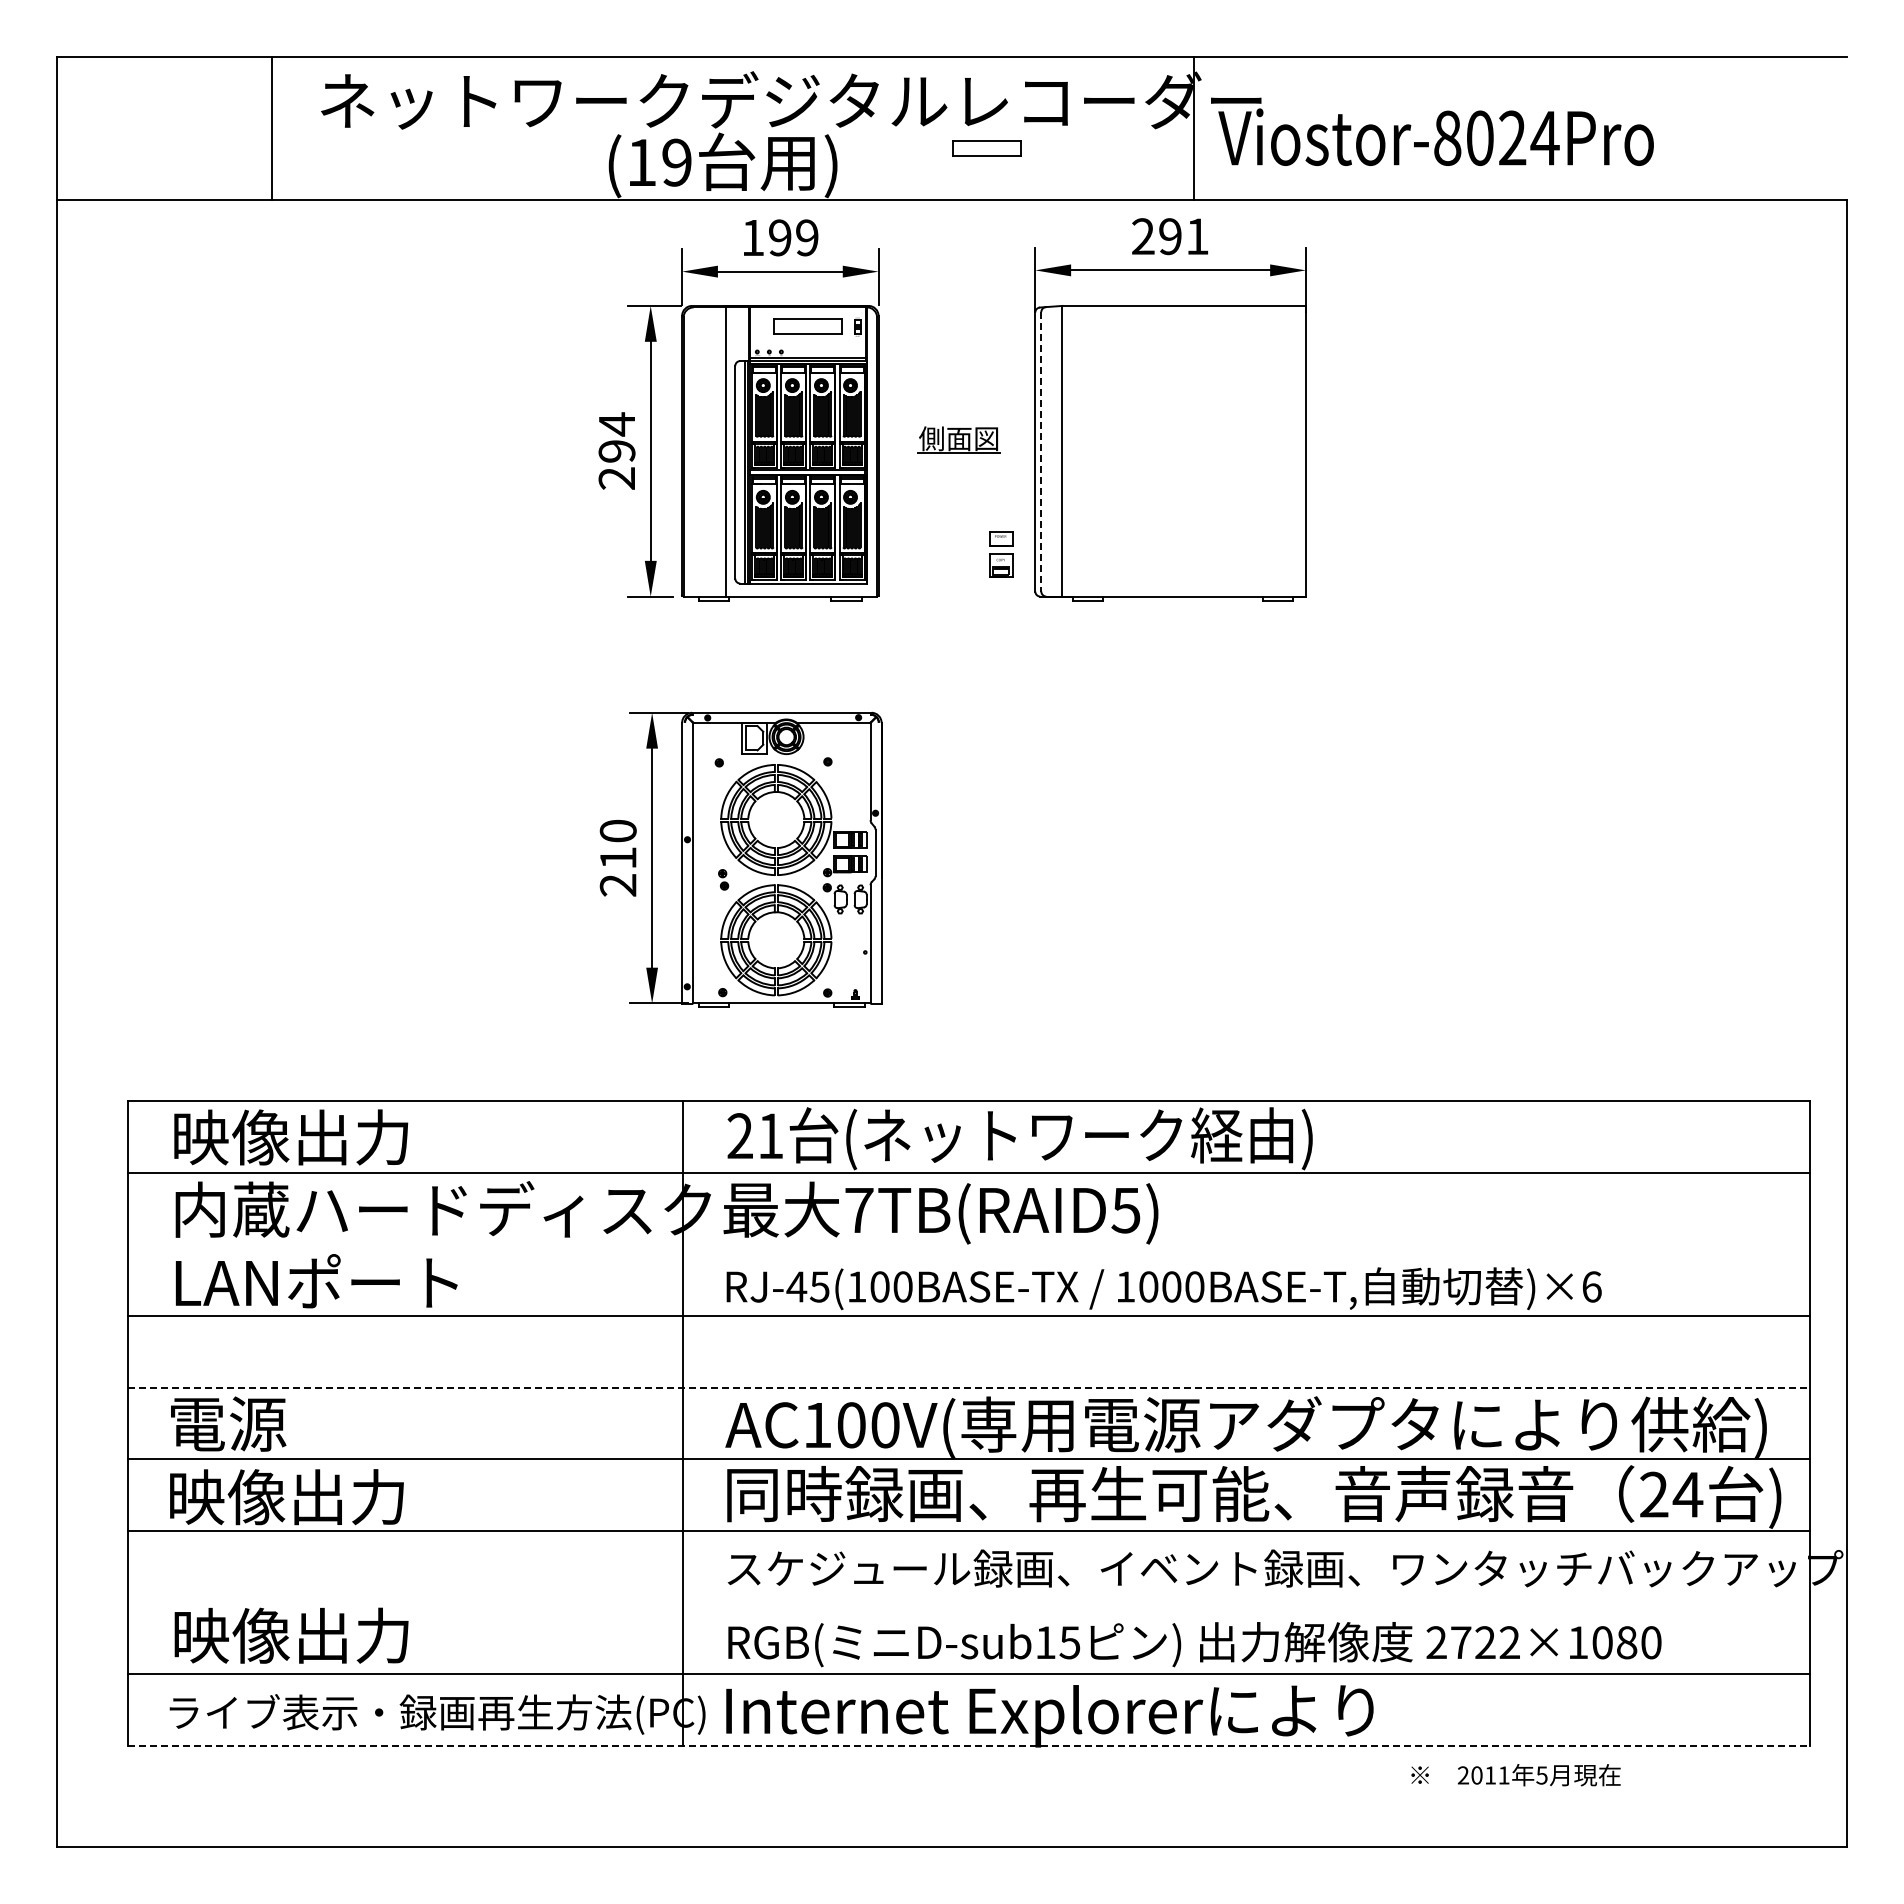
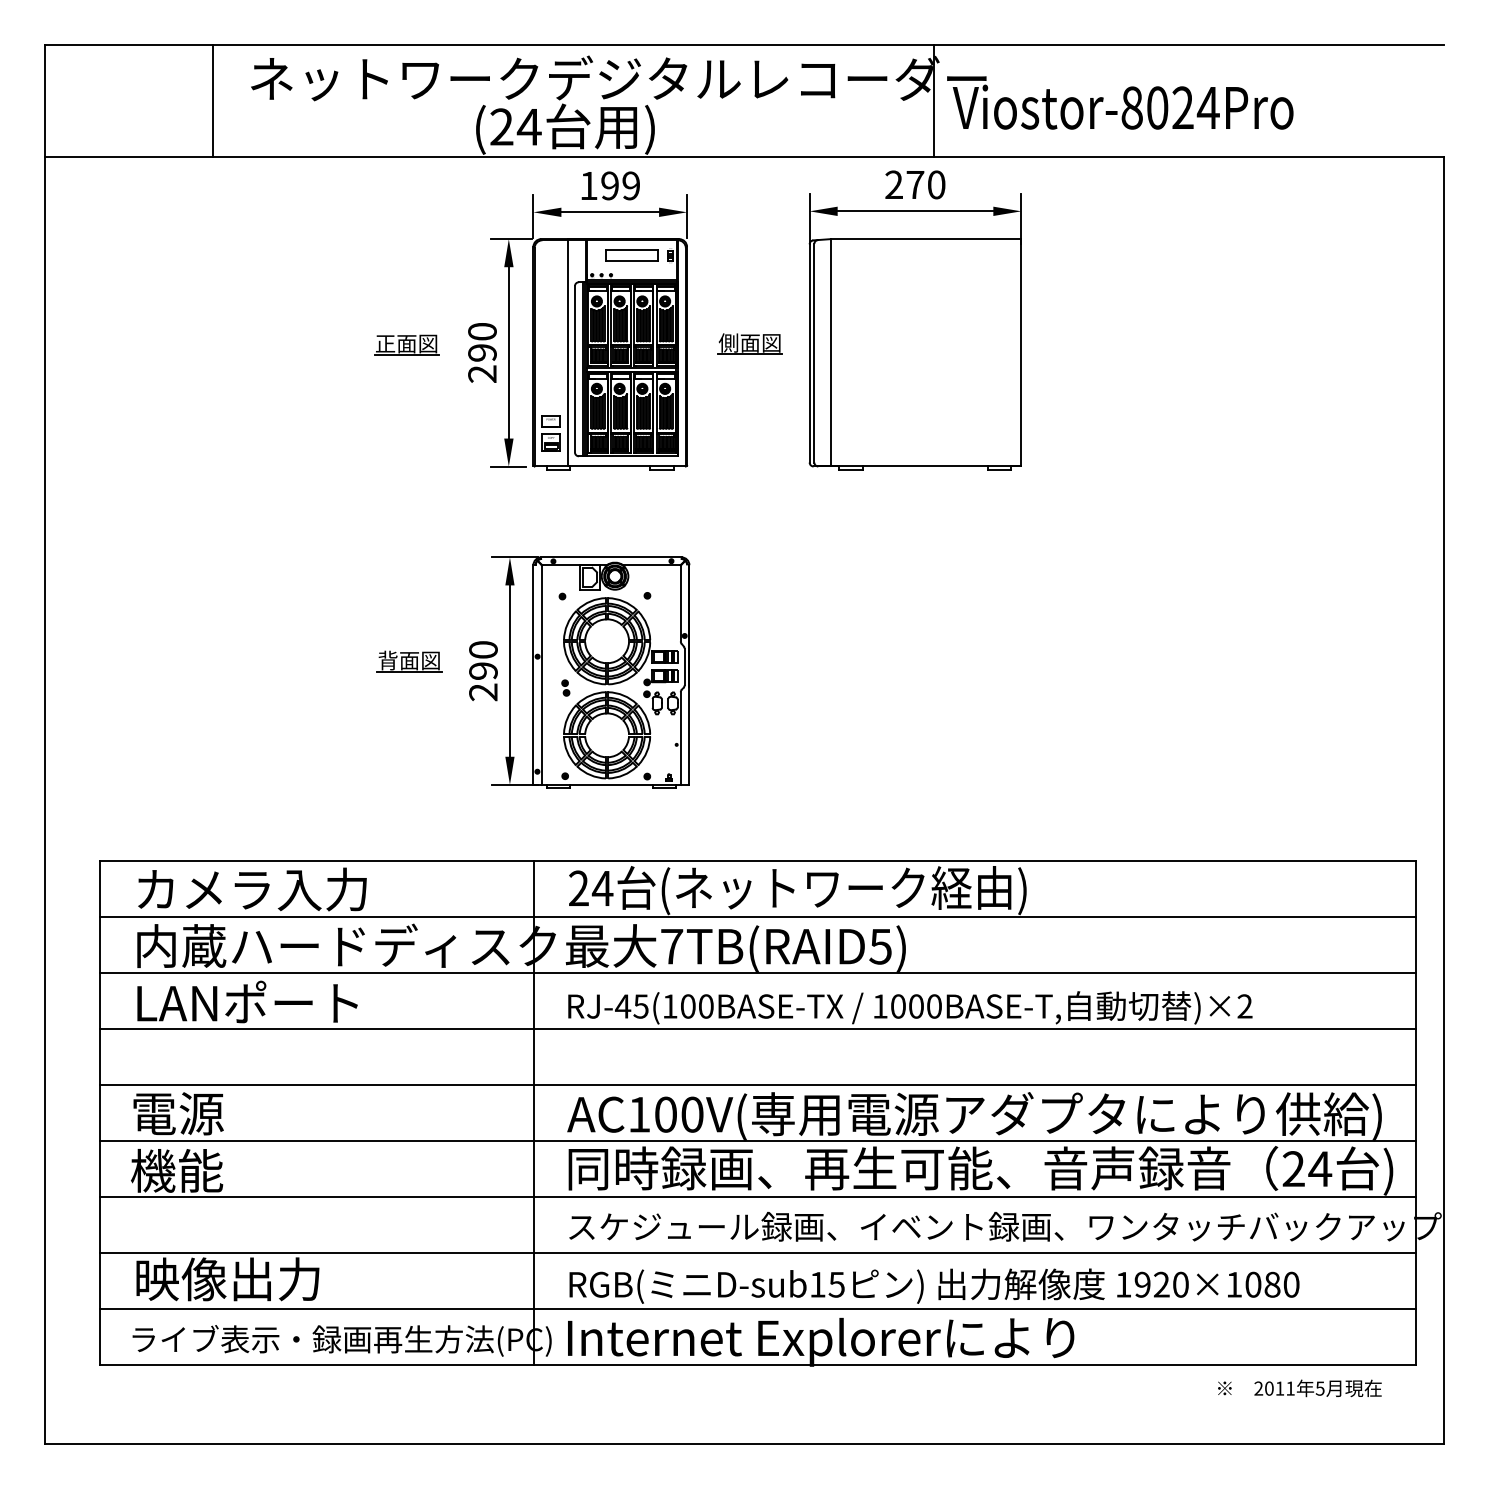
part: (986, 148) -> (771, 116), removed
text: (659, 162) -> (515, 126), (19 -> (24
text: (1183, 236) -> (925, 184), 291 -> 270
text: (616, 424) -> (482, 331), 294 -> 290
part: (519, 441) -> (406, 345), added
line: (1041, 451) -> (814, 353), dashed -> solid
part: (1001, 554) -> (551, 433), moved
part: (523, 845) -> (409, 661), added
text: (617, 858) -> (482, 671), 210 -> 290
text: (770, 1135) -> (602, 888), 21 -> 24
text: (321, 1137) -> (251, 889), 映像出力 -> カメラ入力
line: (968, 1244) -> (757, 973), added
text: (1591, 1286) -> (1244, 1006), )×6 -> )×2
line: (969, 1387) -> (758, 1085), dashed -> solid
text: (285, 1497) -> (223, 1171), 映像出力 -> 機能
line: (968, 1602) -> (757, 1253), added
text: (1472, 1642) -> (1151, 1284), 2722×1080 -> 1920×1080
line: (969, 1745) -> (758, 1365), dashed -> solid
text: (1515, 1775) -> (1299, 1388), moved

